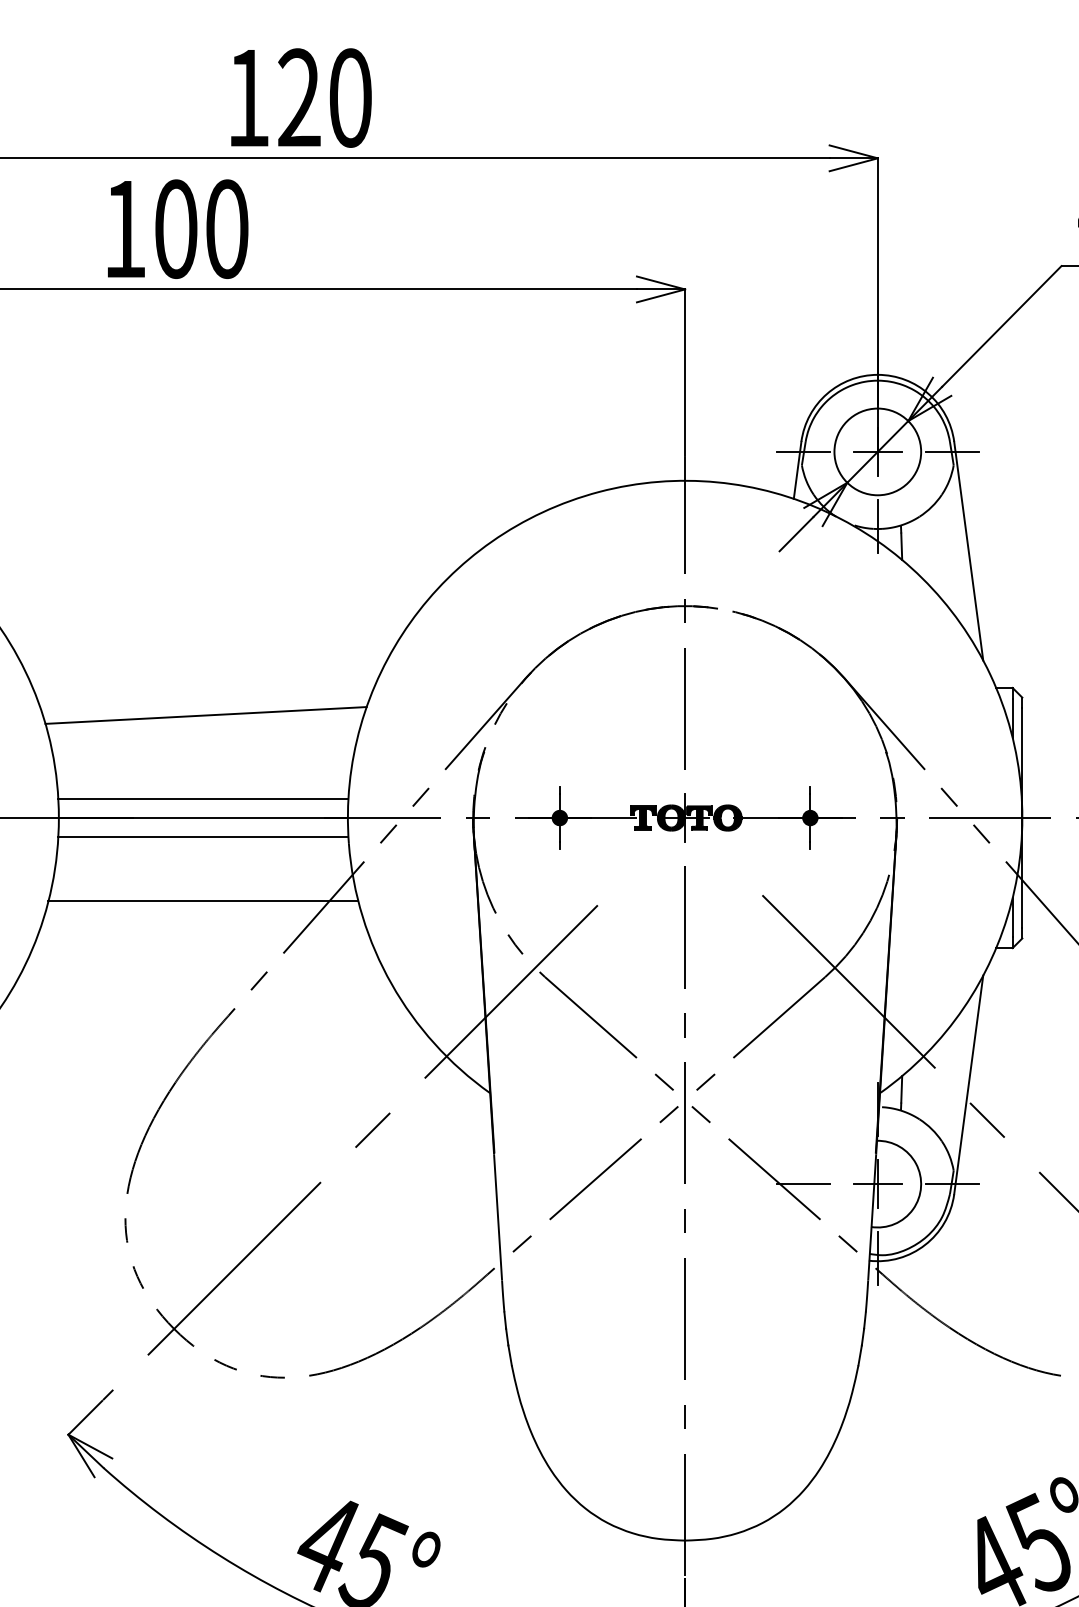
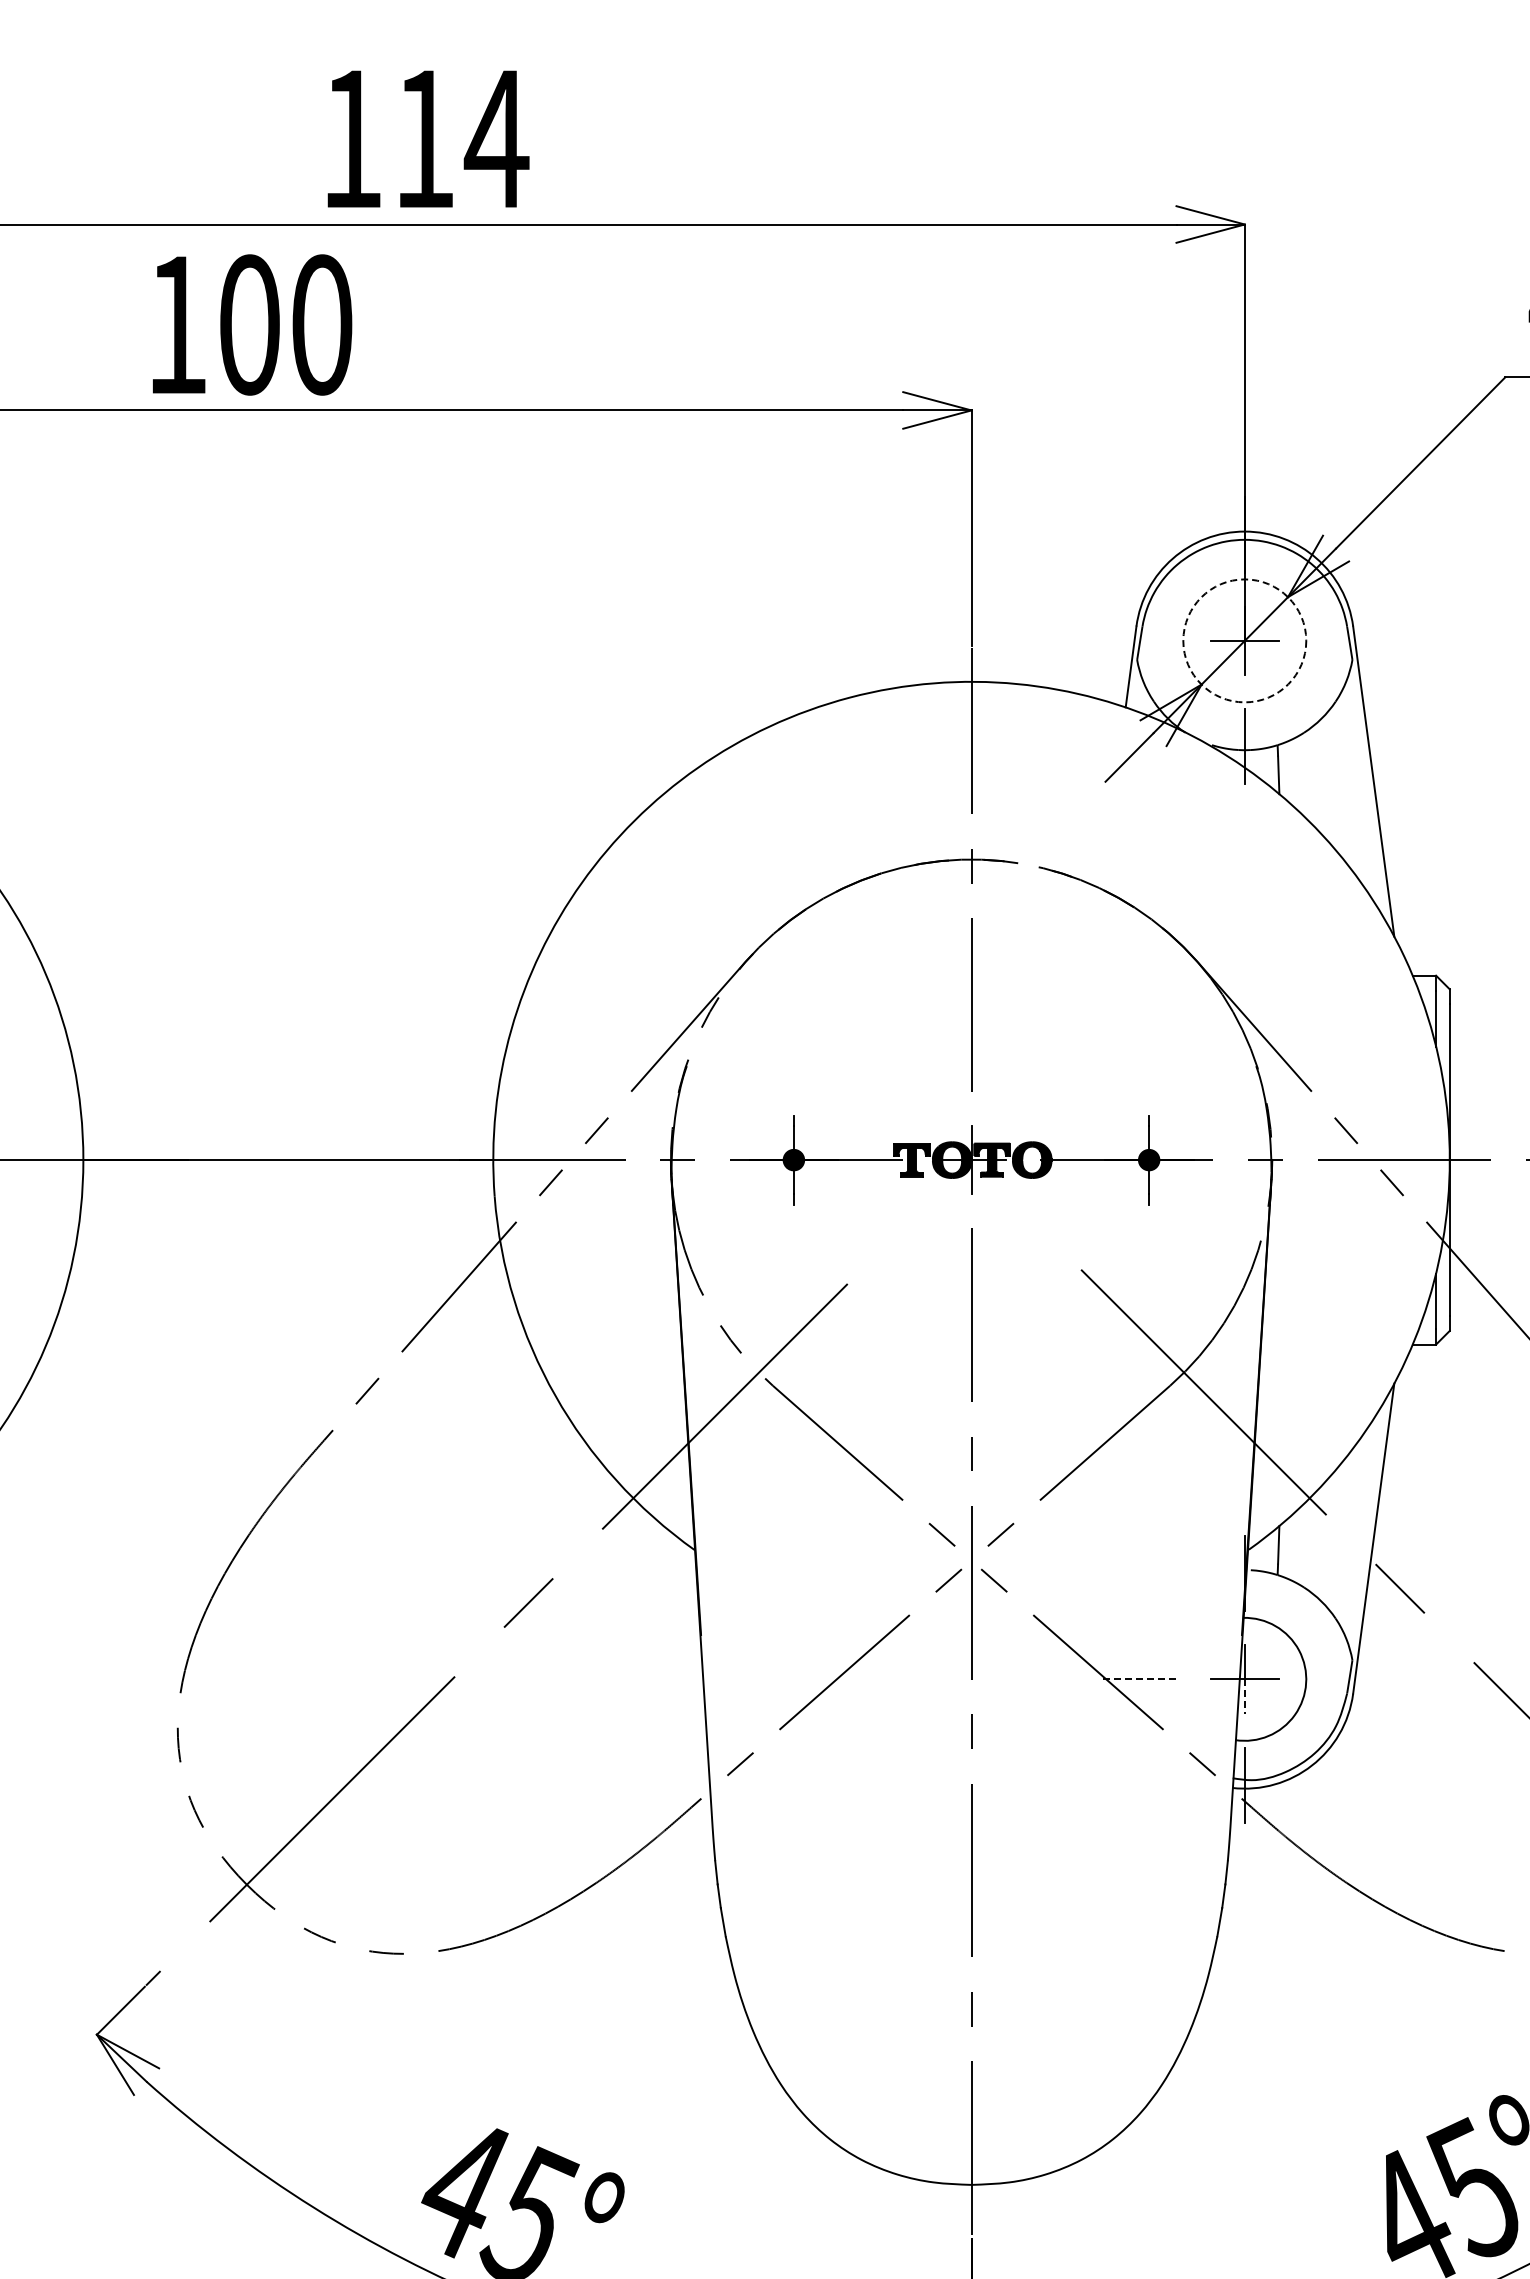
text: (325, 97) -> (461, 138), 120 -> 114
line: (802, 451) -> (1138, 640), removed
circle: (877, 451) -> (1244, 640), solid -> dashed
line: (952, 451) -> (1350, 640), removed
line: (205, 715) -> (291, 1014), removed
line: (203, 798) -> (288, 1132), removed
line: (203, 837) -> (288, 1187), removed
line: (203, 901) -> (288, 1278), removed
line: (802, 1184) -> (1138, 1679), solid -> dashed
line: (952, 1184) -> (1350, 1679), removed
line: (877, 1196) -> (1244, 1696), solid -> dashed

